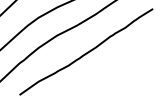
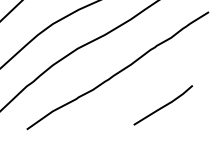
line: (119, 77) -> (163, 105), added

